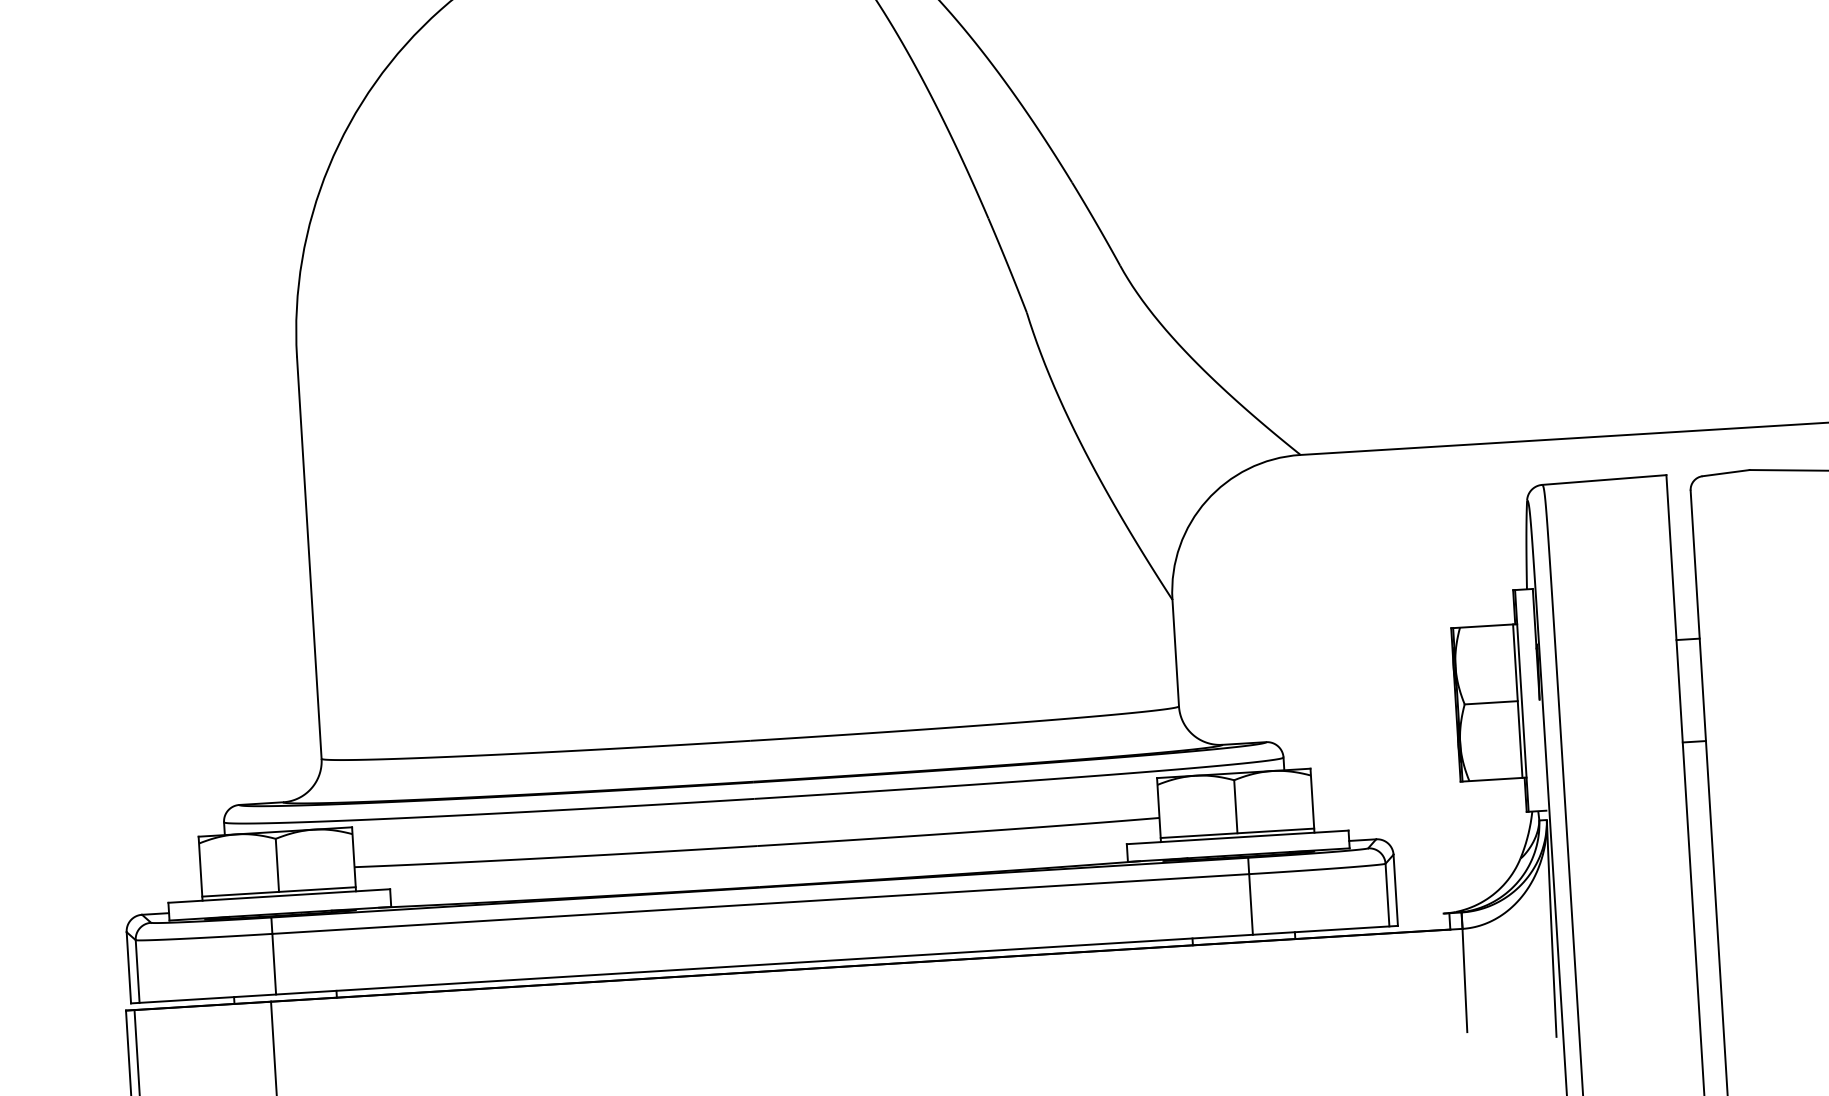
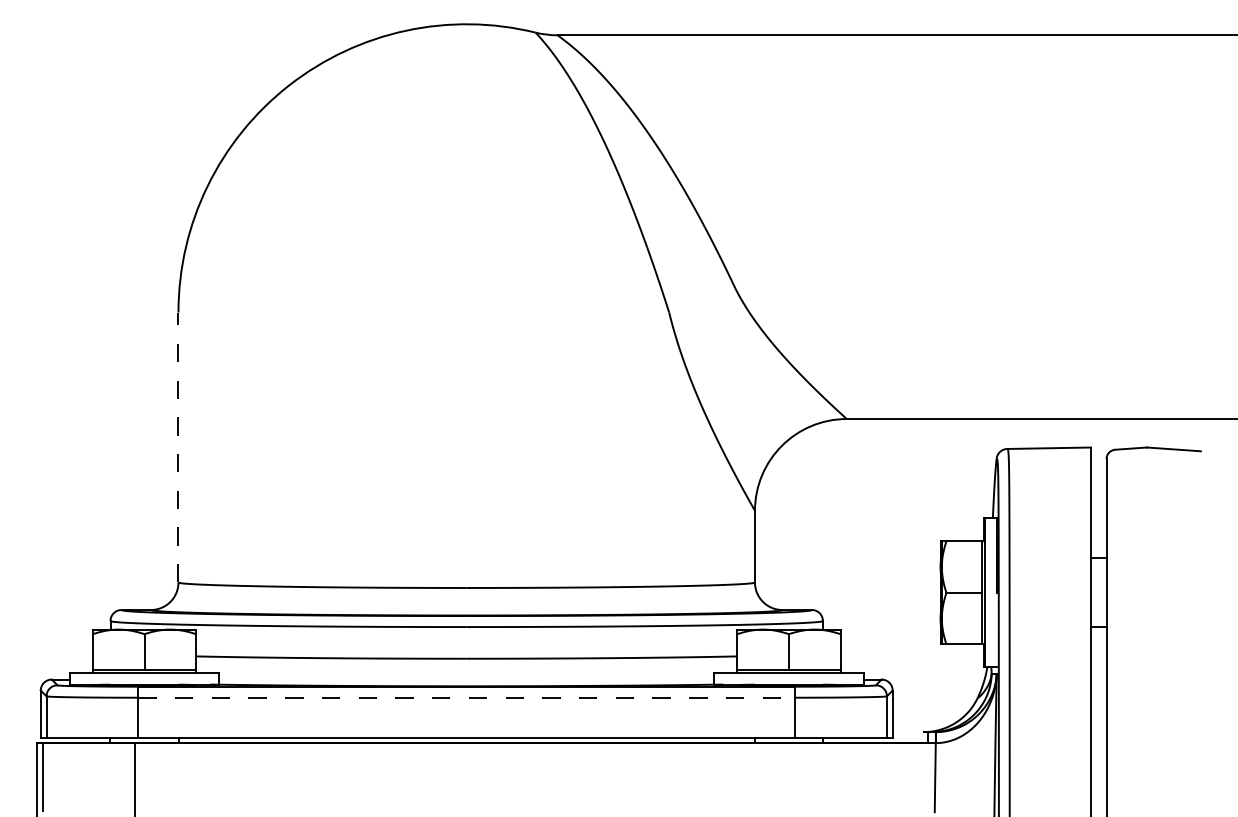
line: (309, 558) -> (178, 447), solid -> dashed
line: (761, 903) -> (467, 697), solid -> dashed

